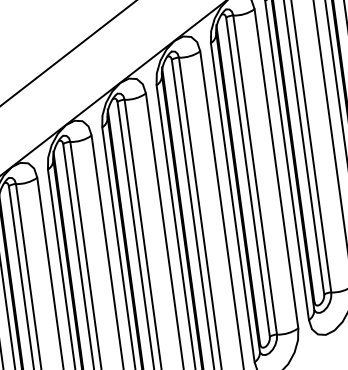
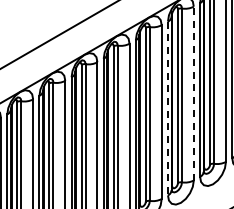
line: (275, 168) -> (193, 93), solid -> dashed
line: (231, 202) -> (167, 108), solid -> dashed

